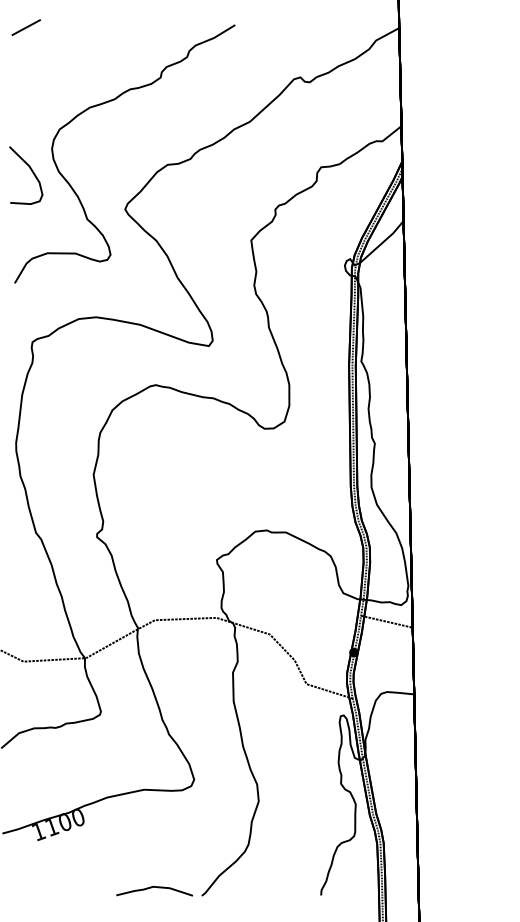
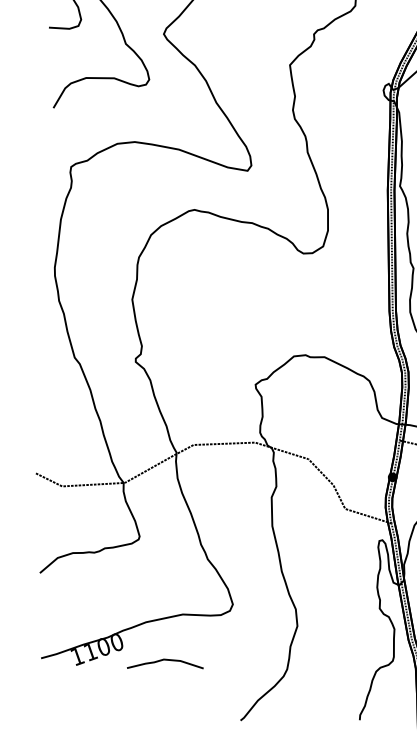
curve: (154, 887) -> (165, 660), moved

